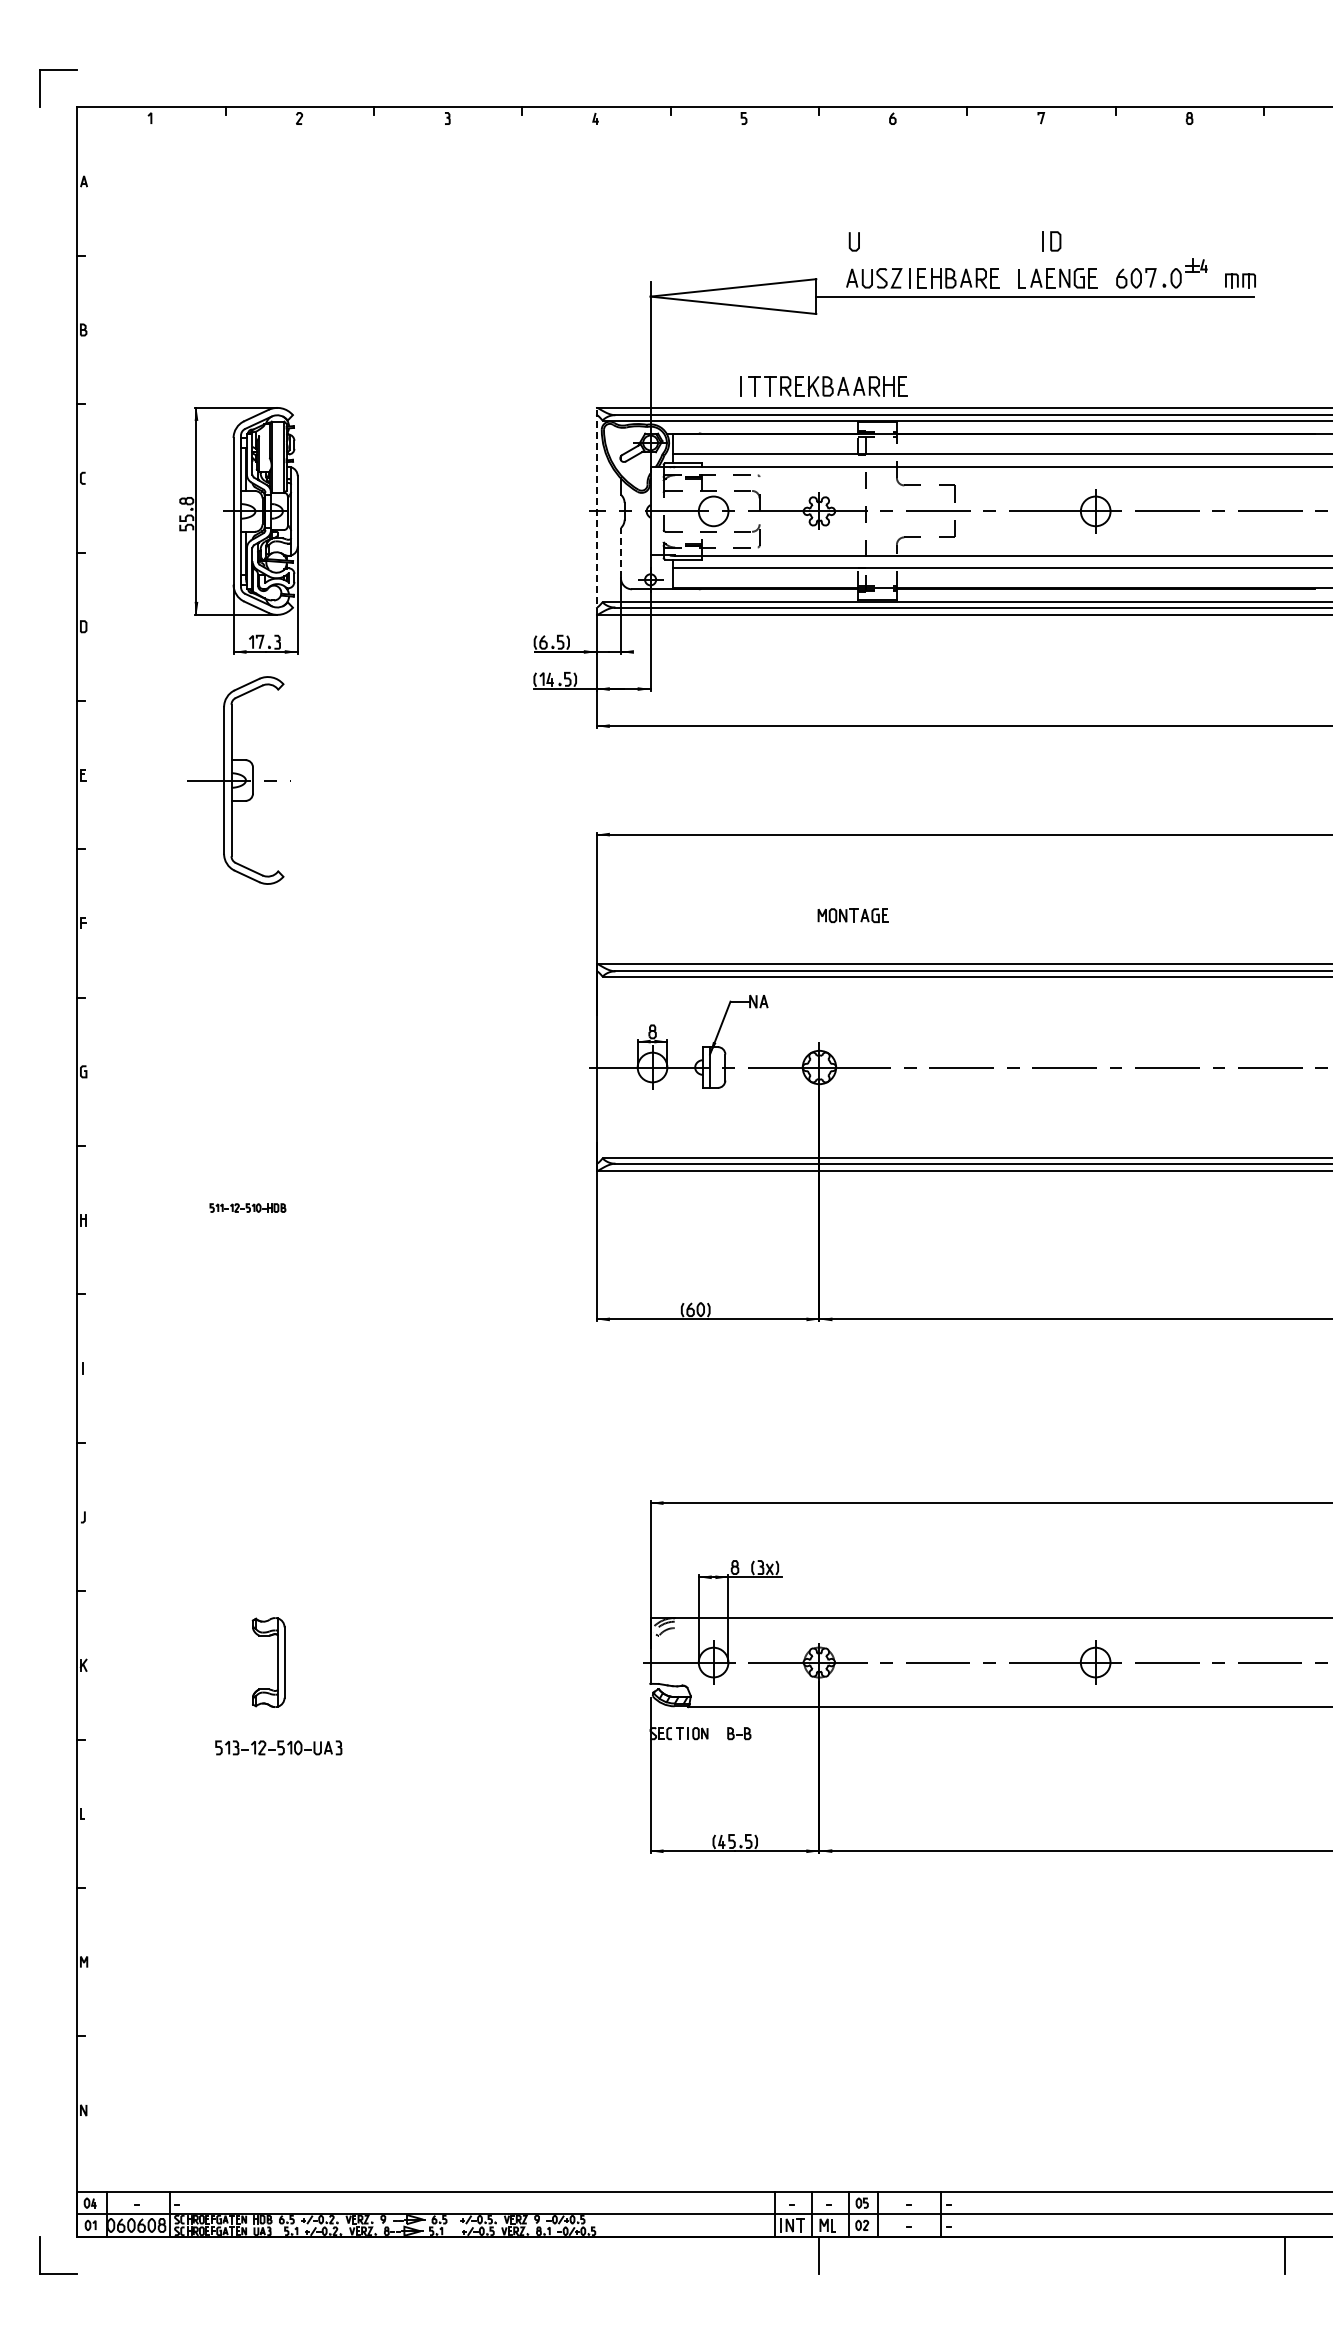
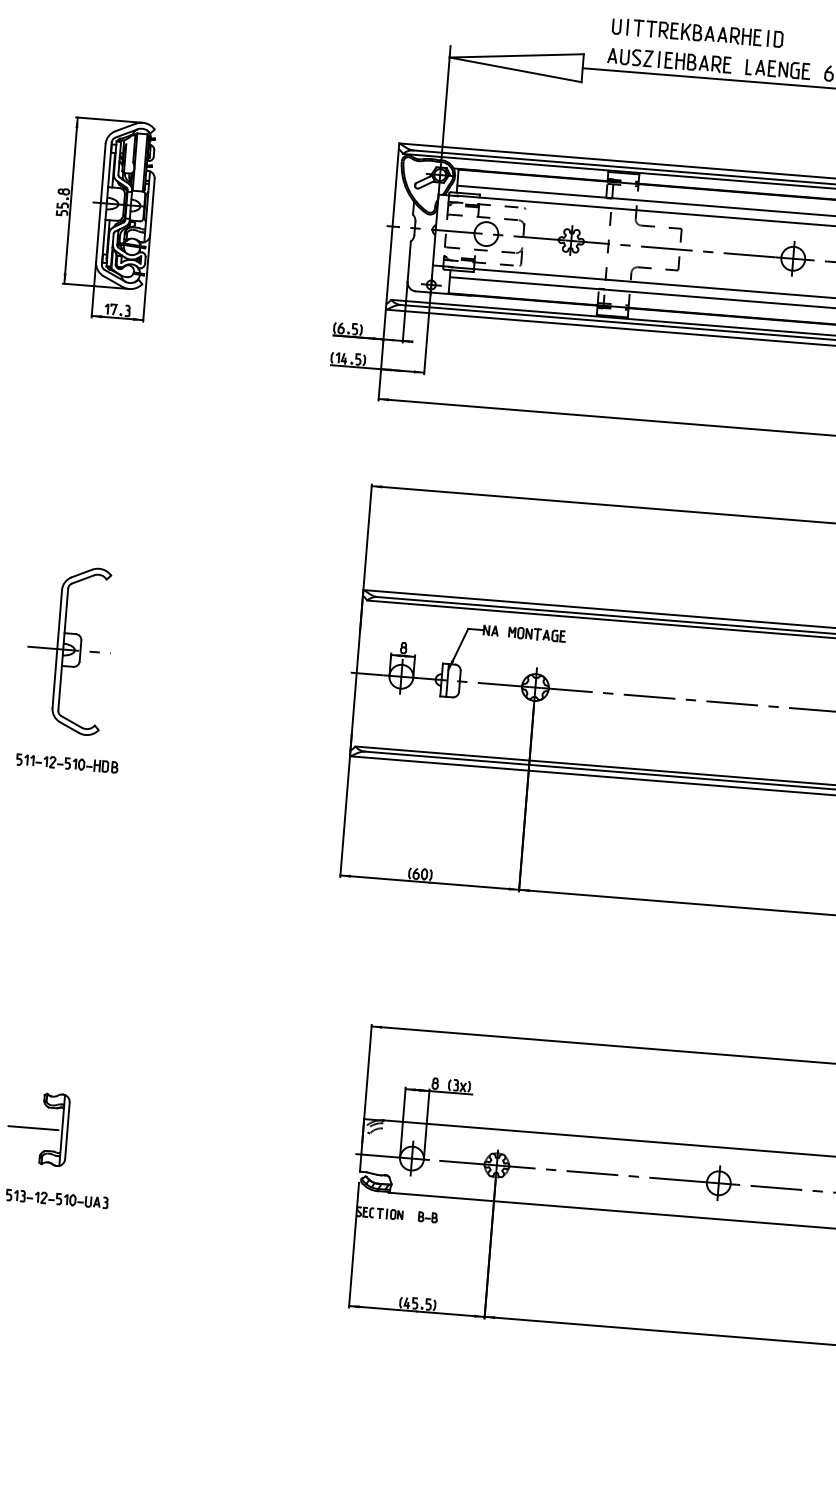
part: (823, 386) -> (694, 32), moved
line: (596, 510) -> (392, 225), dashed -> solid
line: (620, 552) -> (408, 261), dashed -> solid
part: (238, 780) -> (68, 649), moved
part: (852, 915) -> (536, 634), moved
part: (247, 1207) -> (67, 763), size x1.67
line: (248, 1662) -> (38, 1128), added

